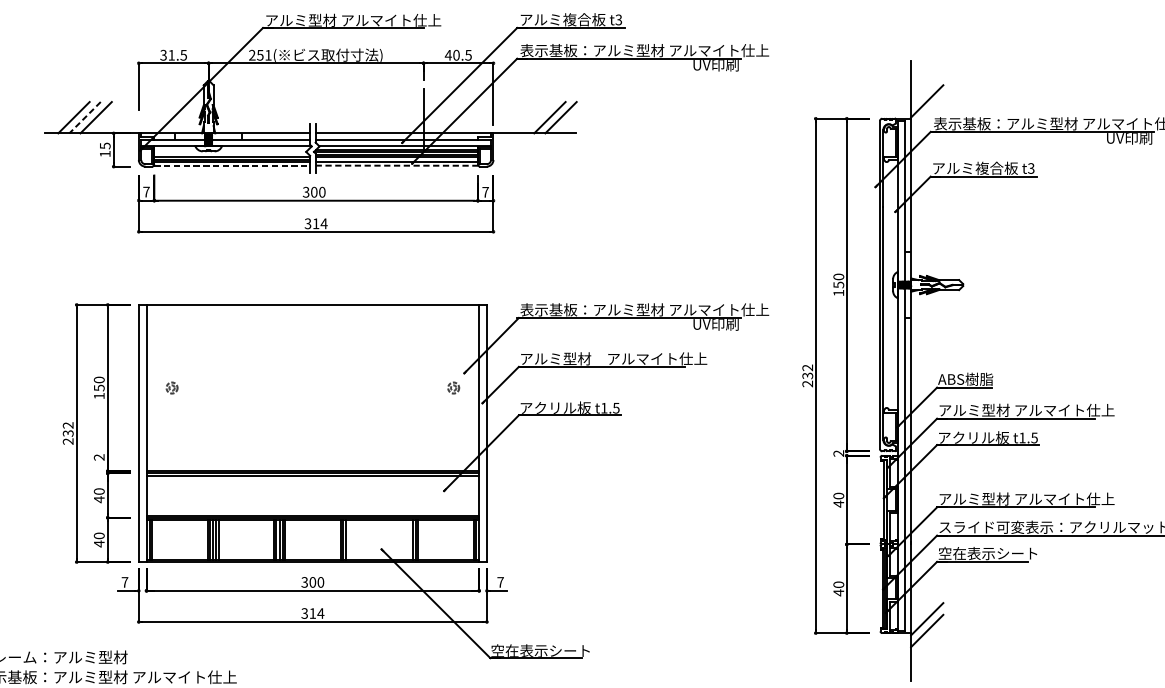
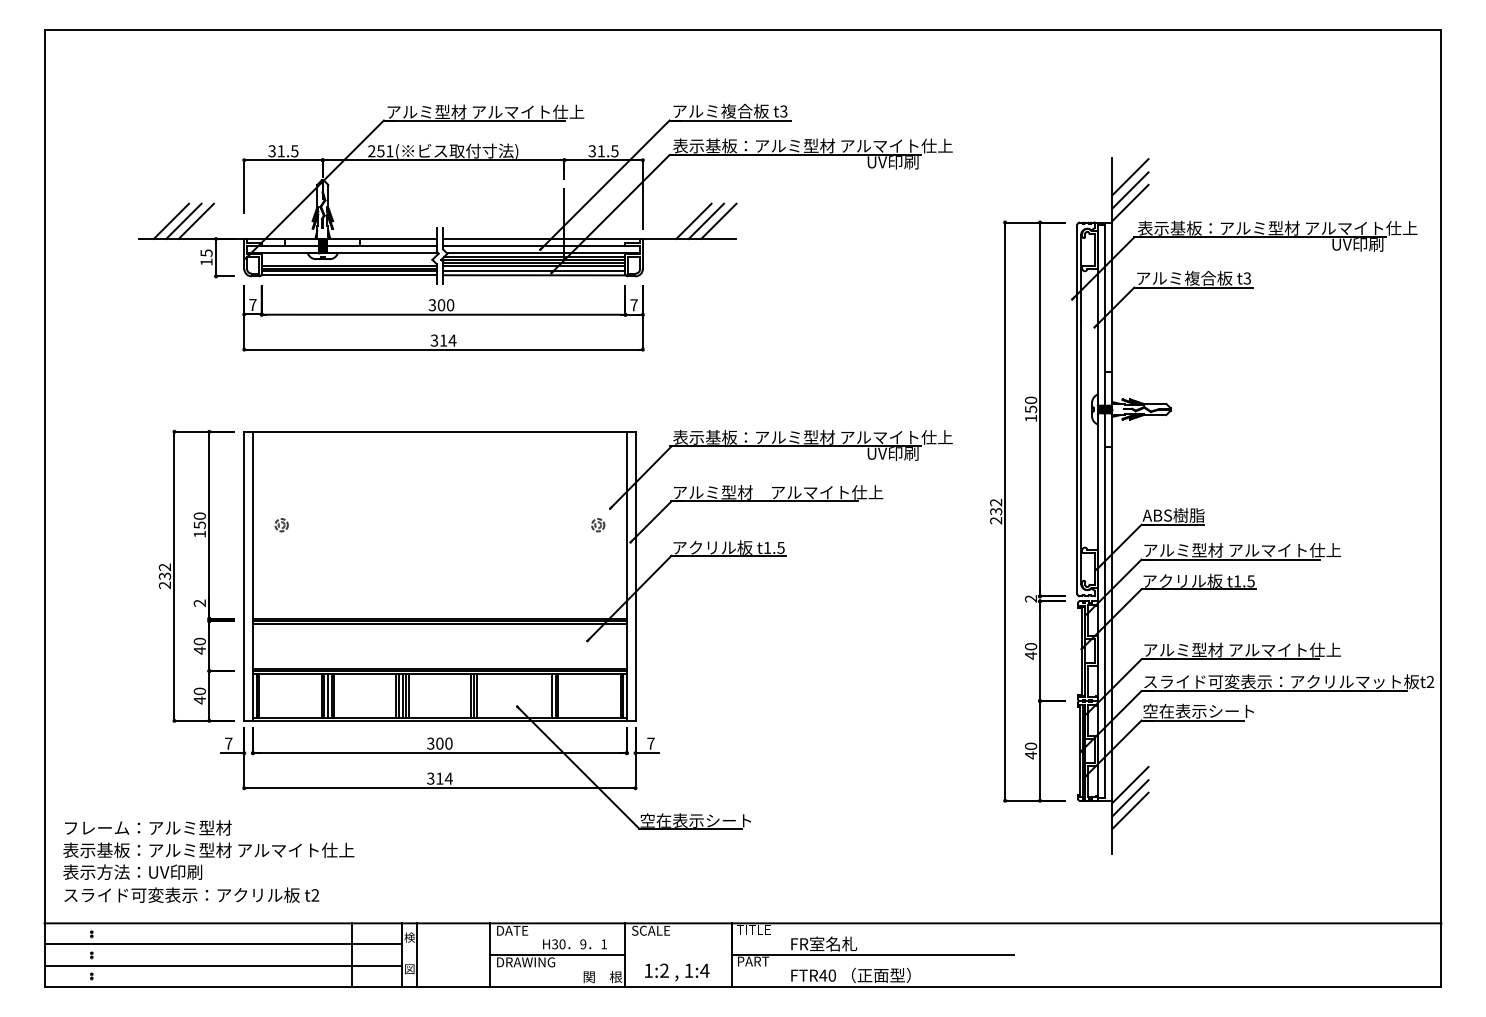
text: (452, 55) -> (596, 151), 40.5 -> 31.5
line: (927, 78) -> (1130, 177), added
line: (927, 90) -> (1130, 190), added
line: (84, 117) -> (183, 221), dashed -> solid
line: (538, 117) -> (693, 221), added
line: (232, 165) -> (349, 275), dashed -> solid
line: (397, 165) -> (535, 275), dashed -> solid
line: (927, 641) -> (1130, 810), added

